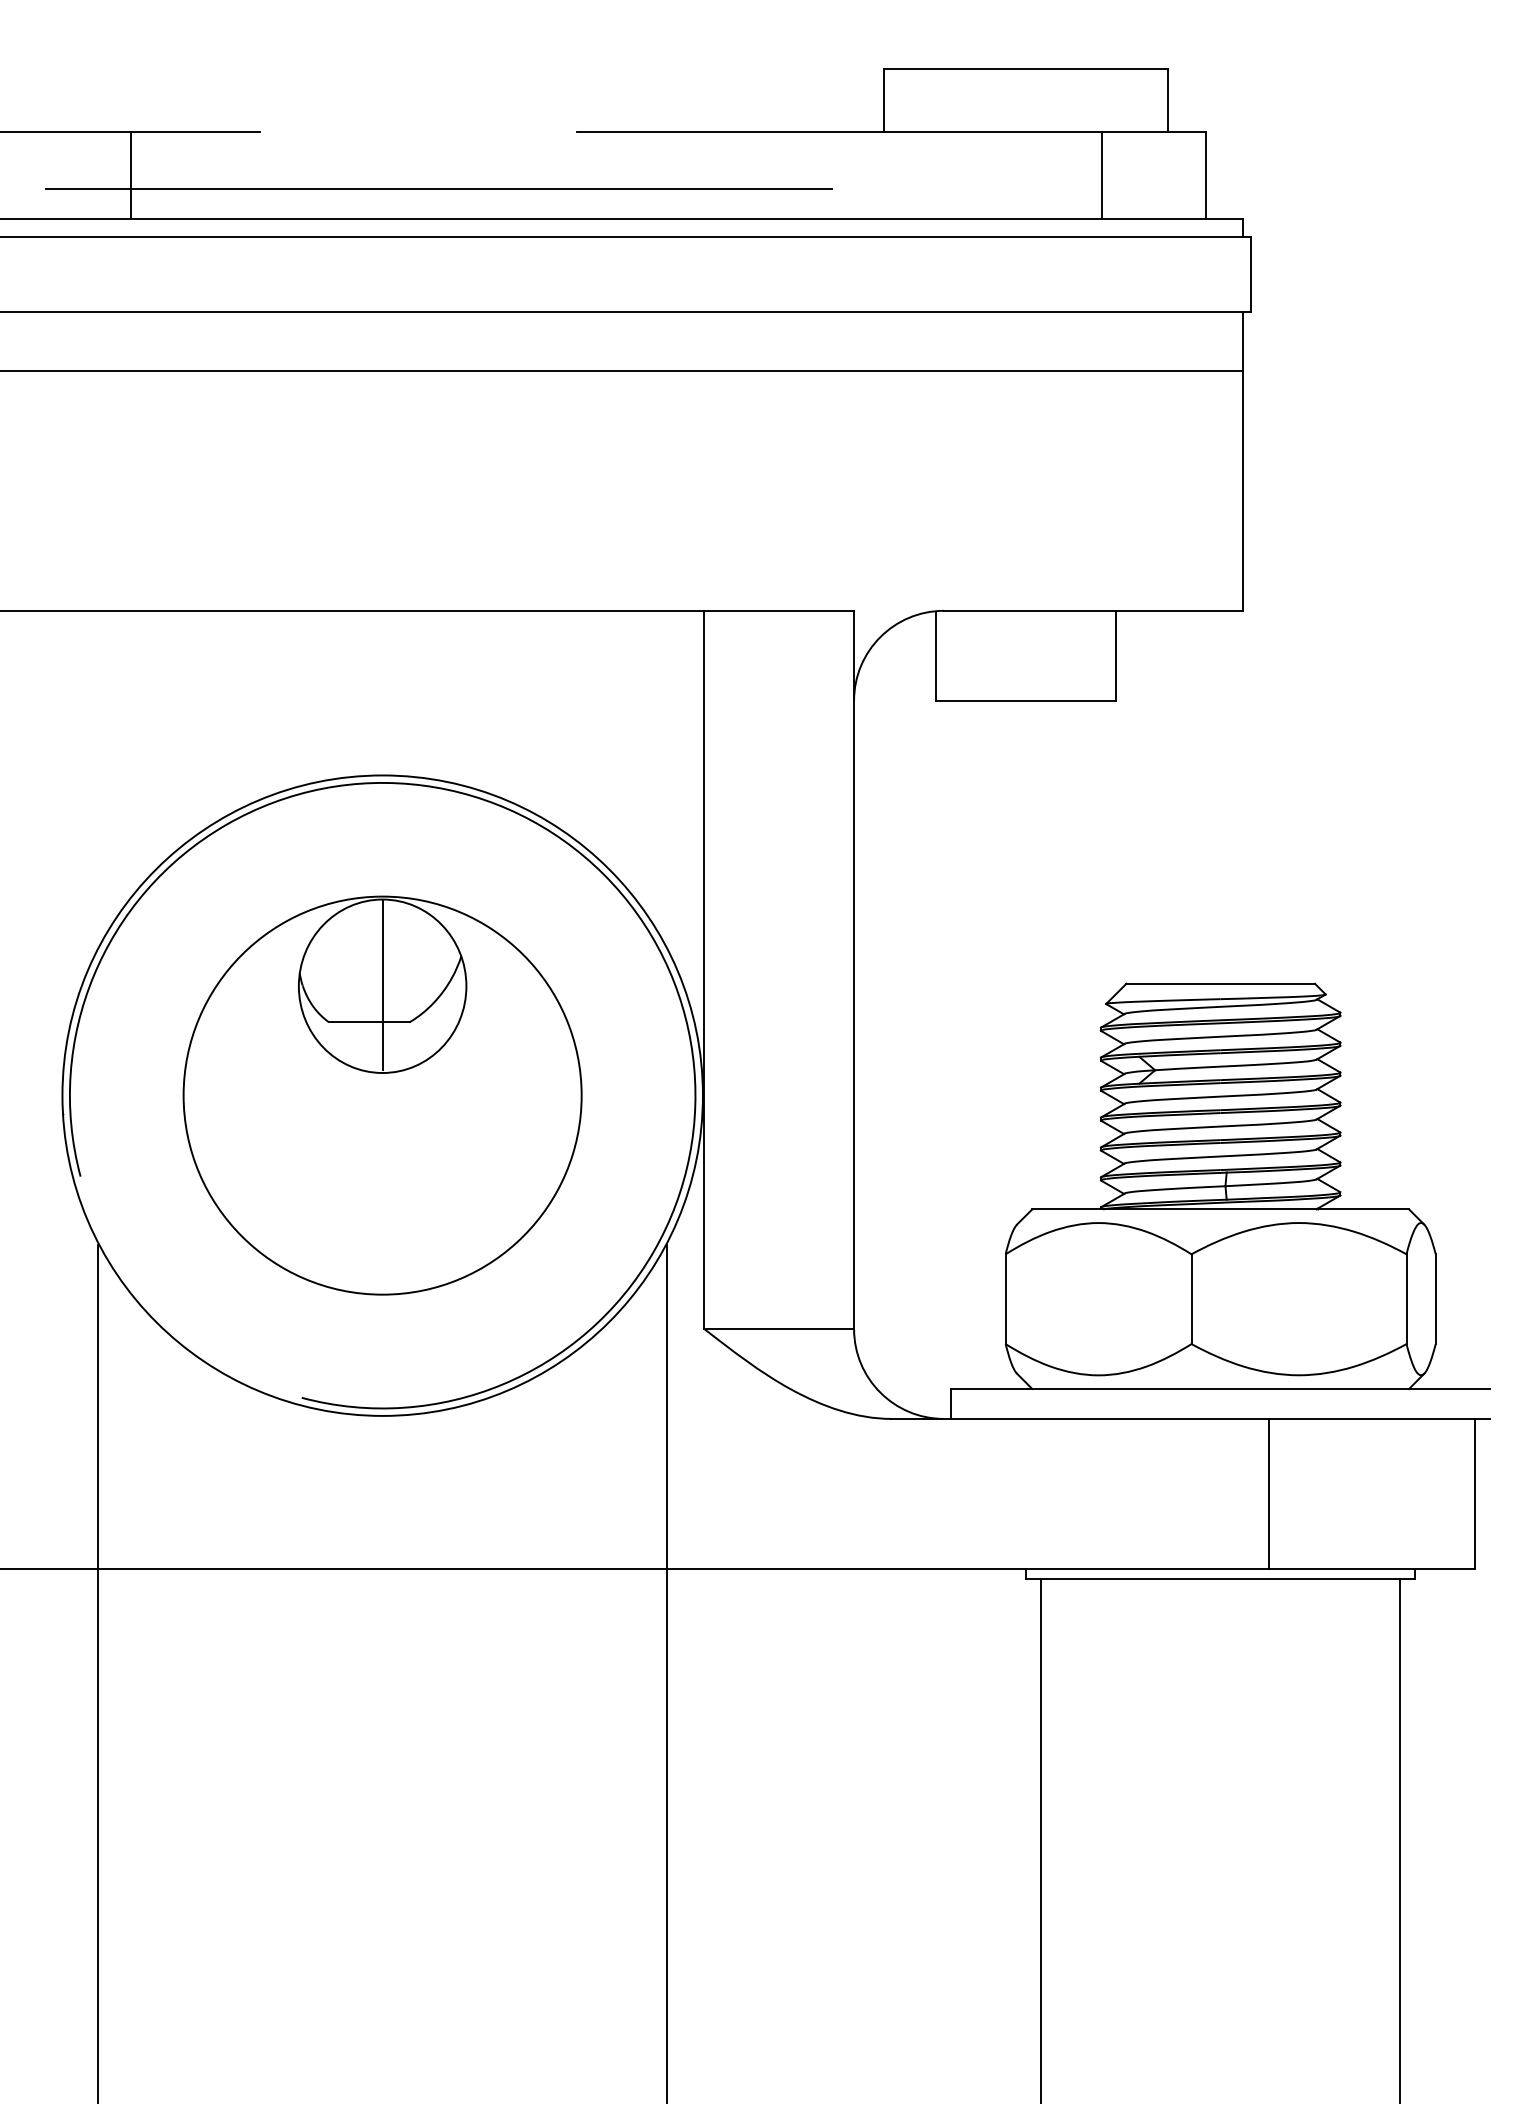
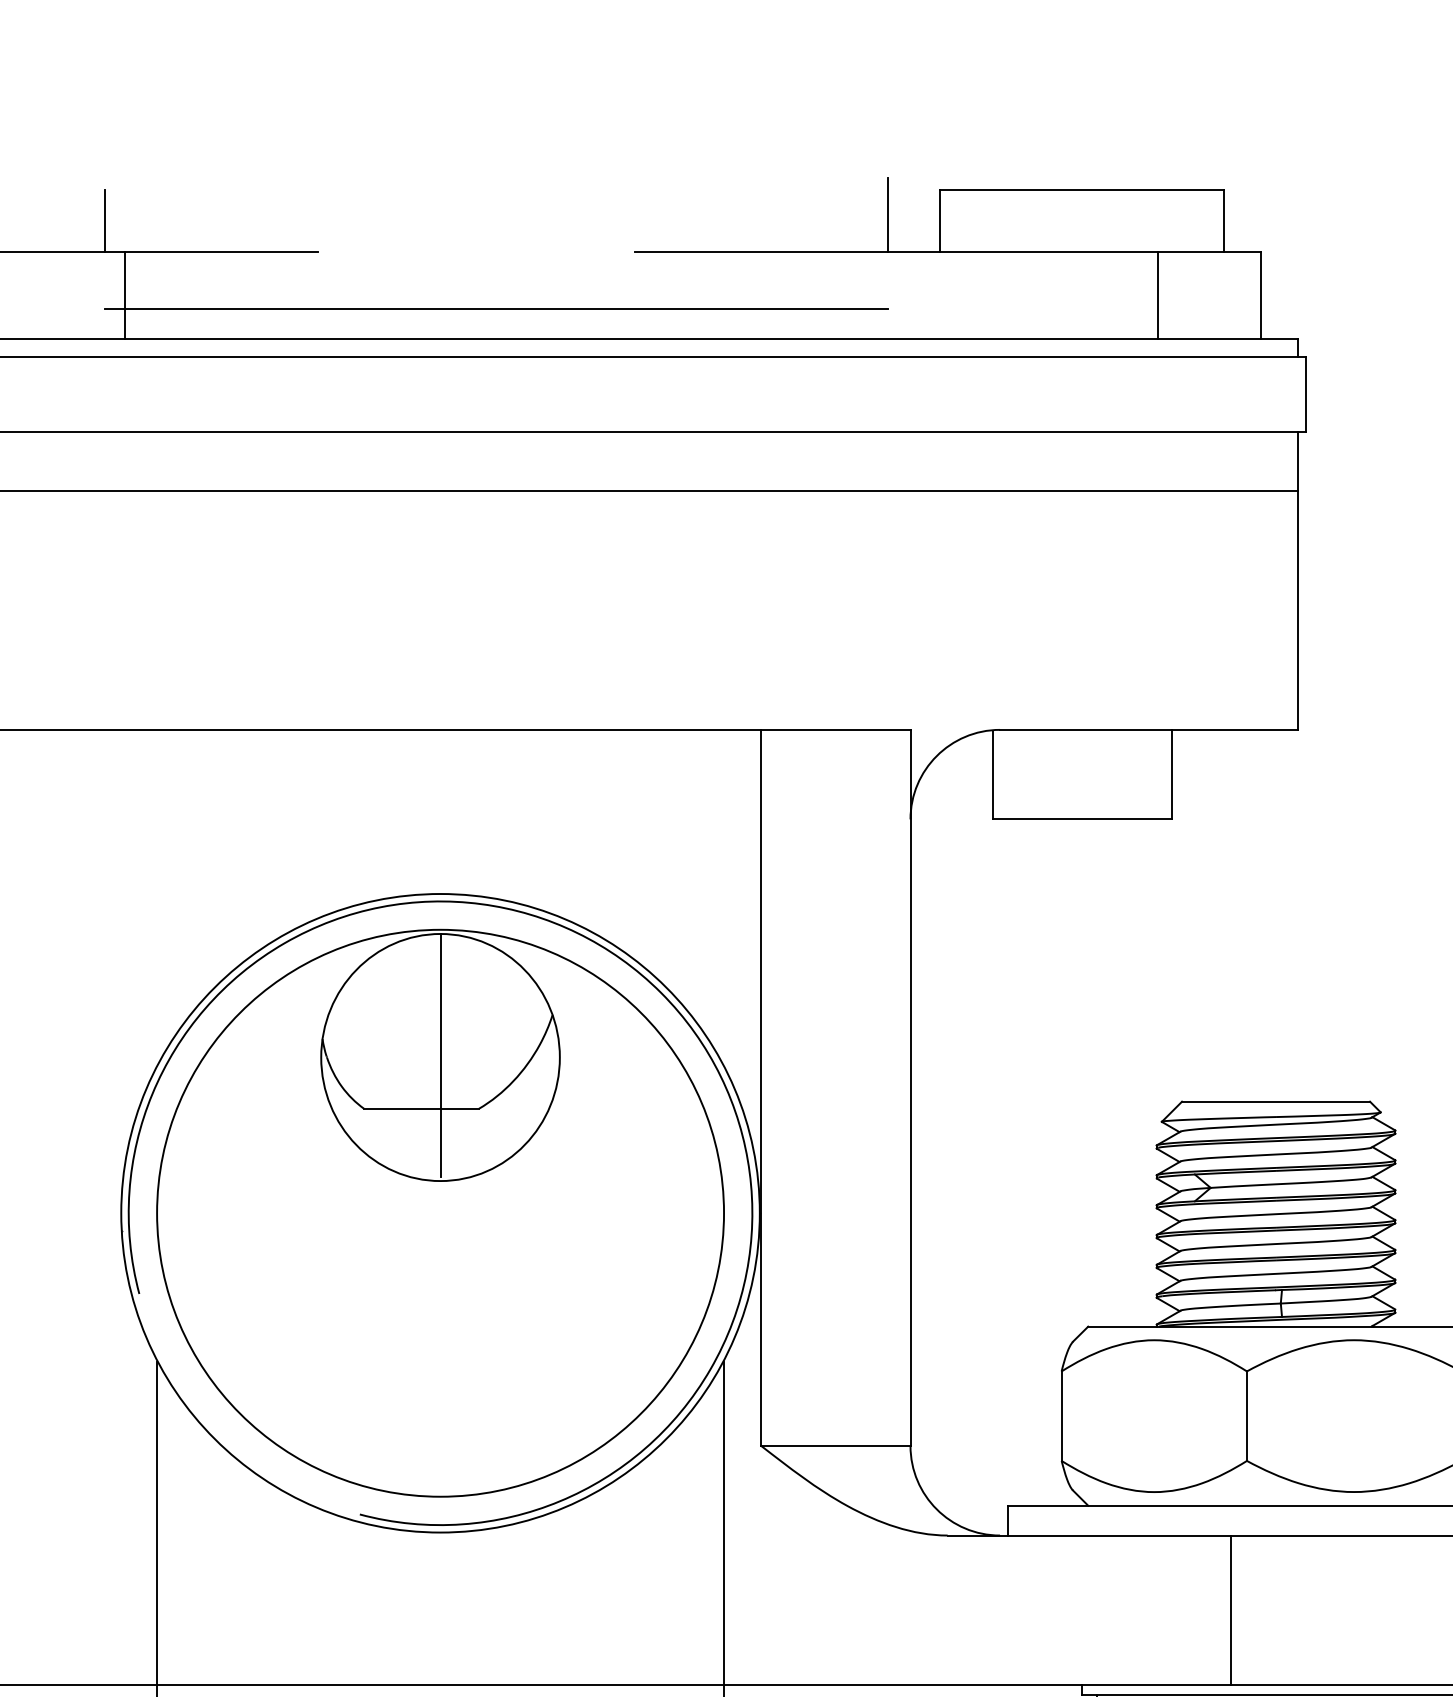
line: (831, 94) -> (888, 215), added
line: (46, 100) -> (105, 221), added
line: (130, 175) -> (125, 295), moved
part: (382, 1095) -> (440, 1213), size x1.43
line: (1268, 1493) -> (1230, 1609), moved

